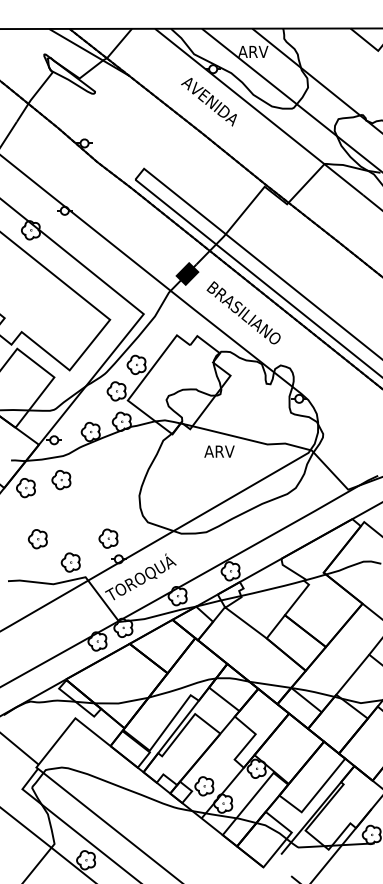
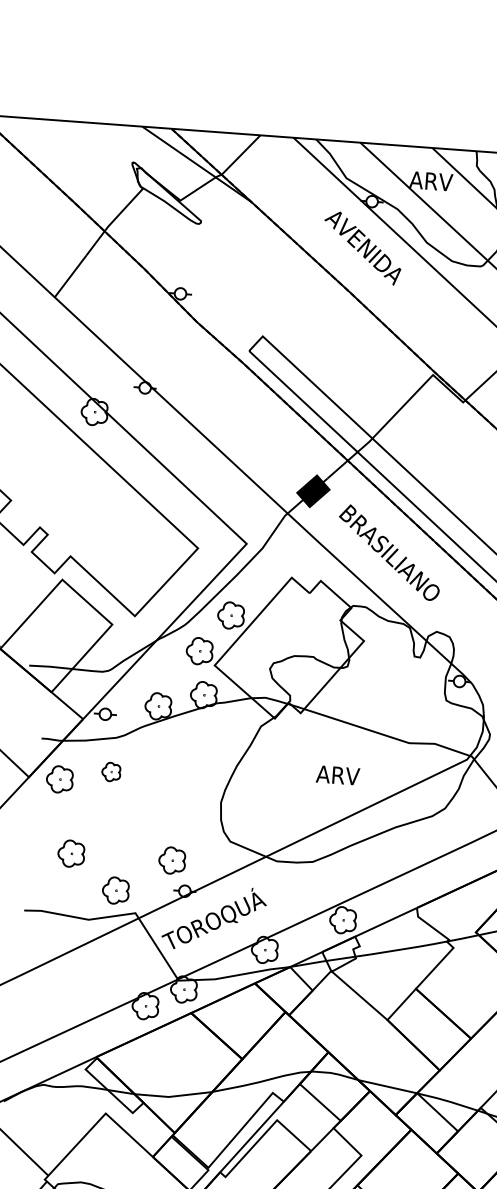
text: (219, 451) -> (338, 775), moved
part: (61, 480) -> (111, 772), size x0.7

